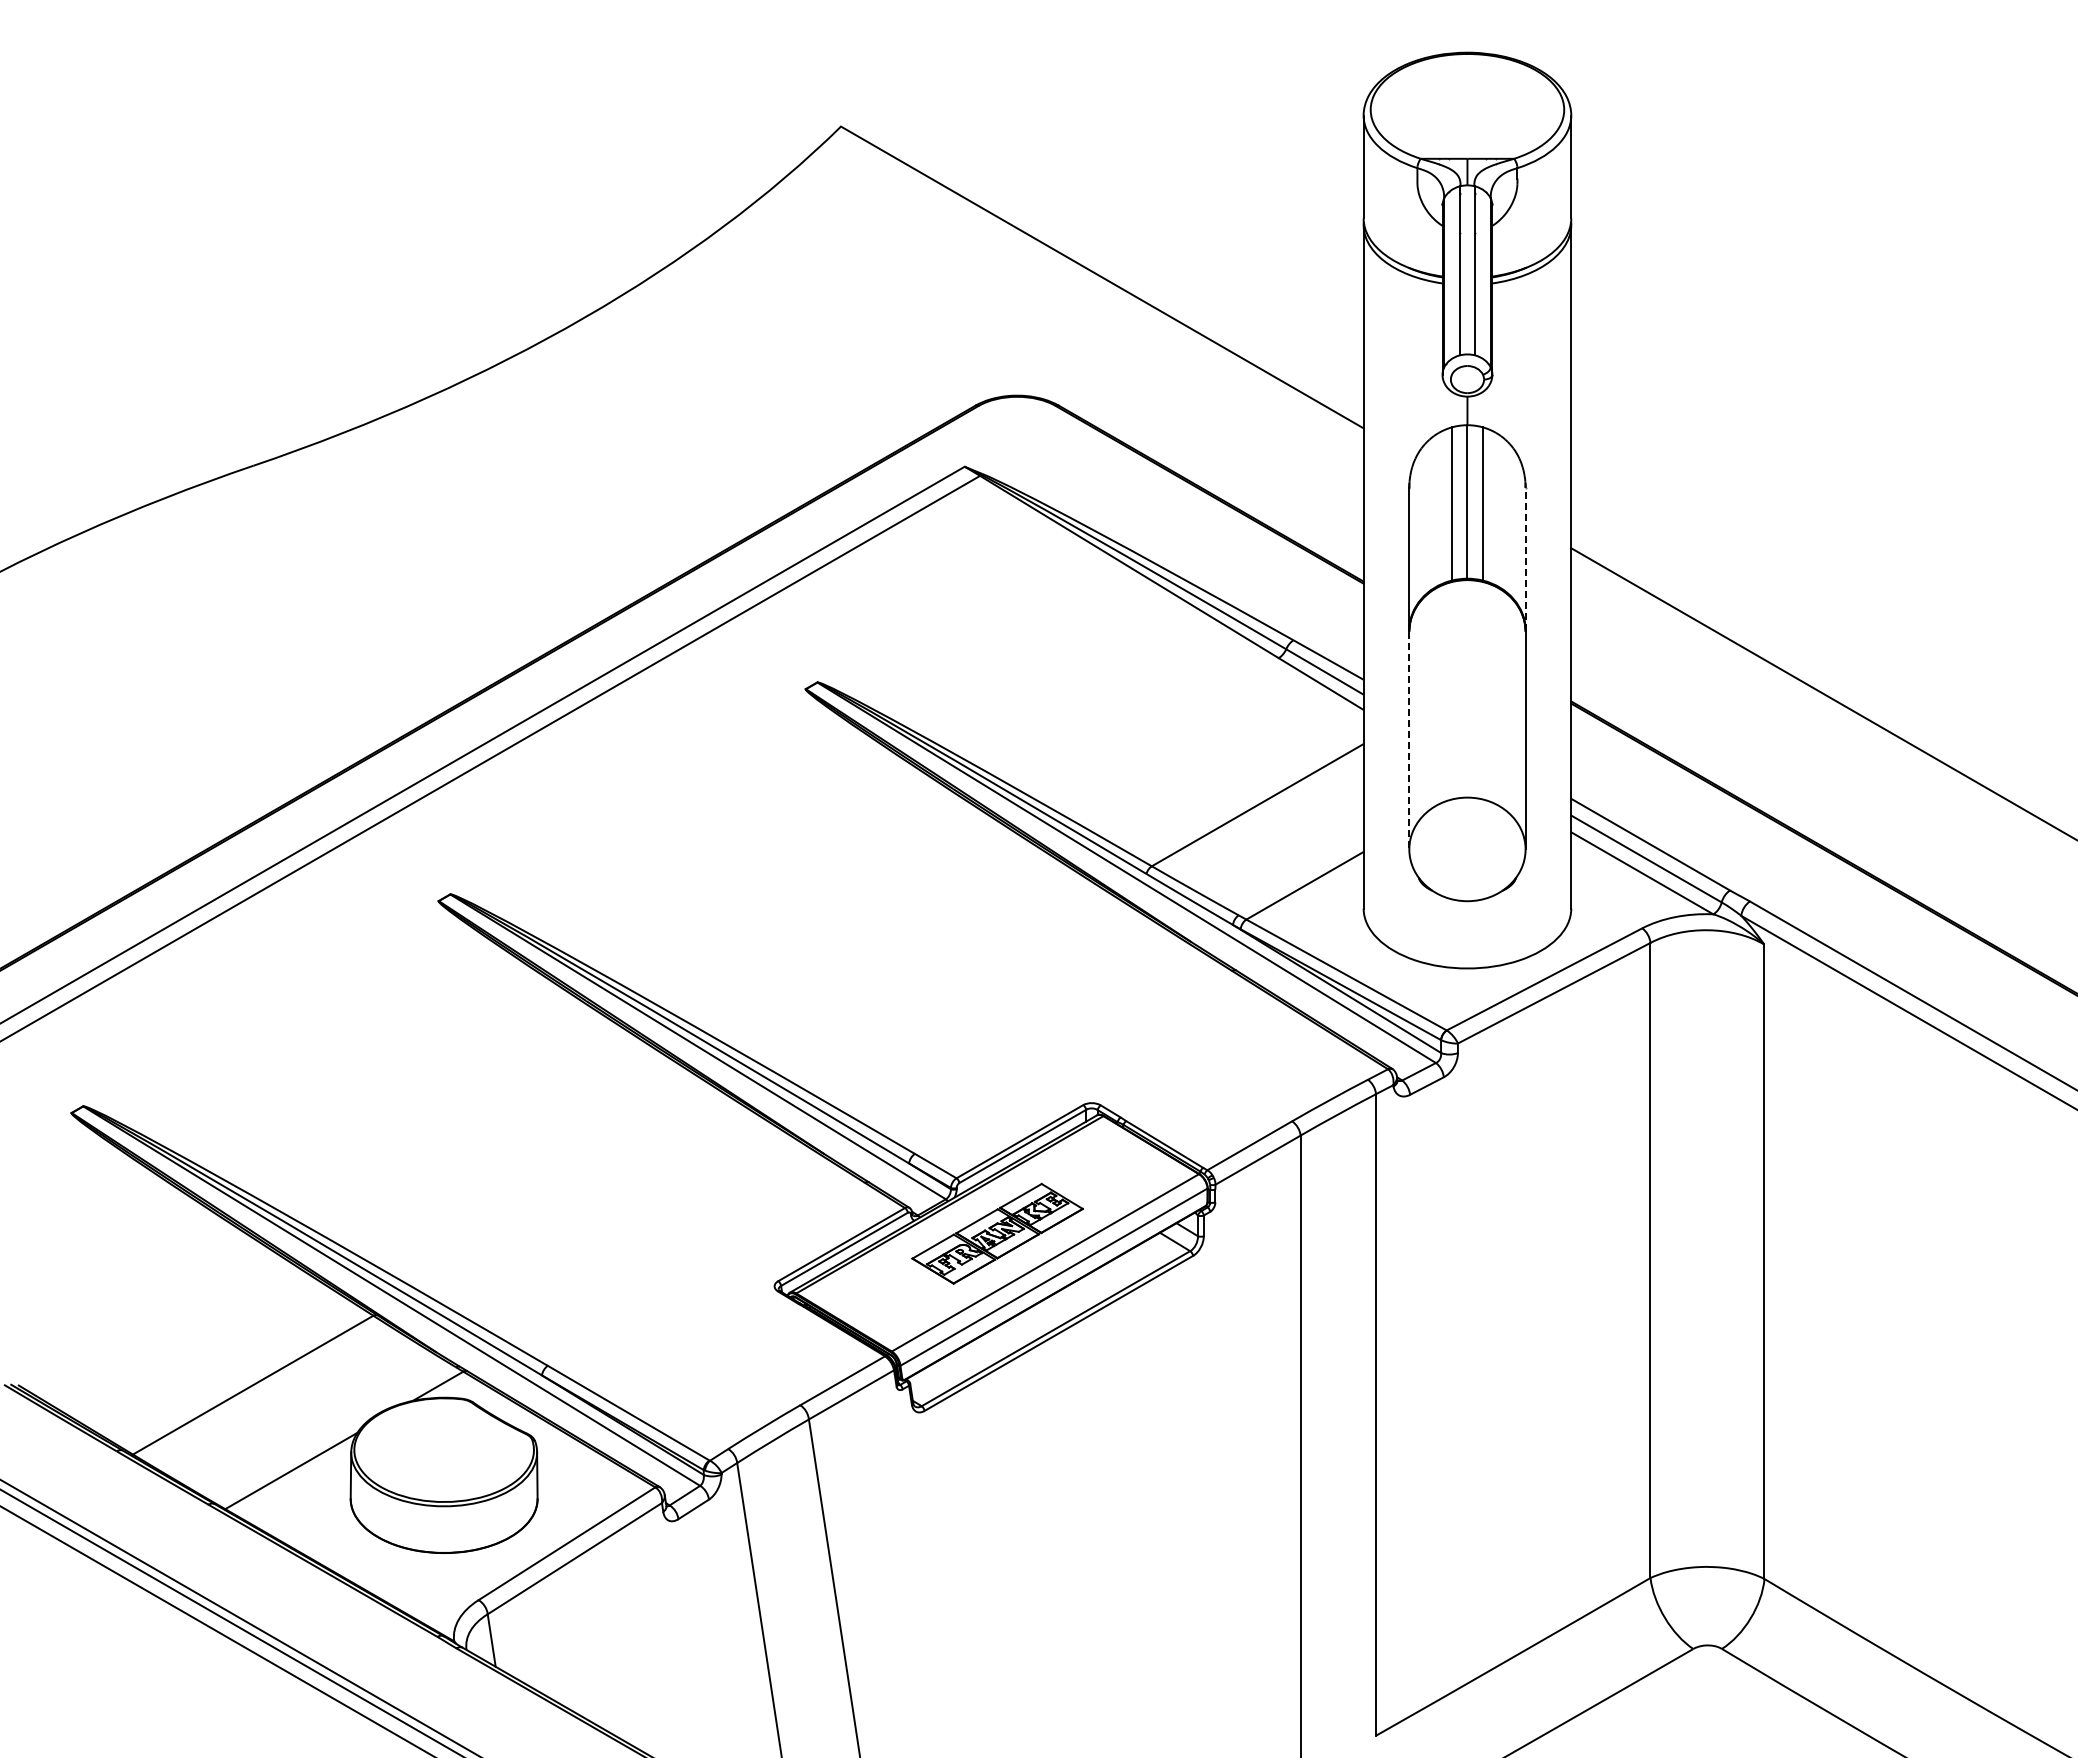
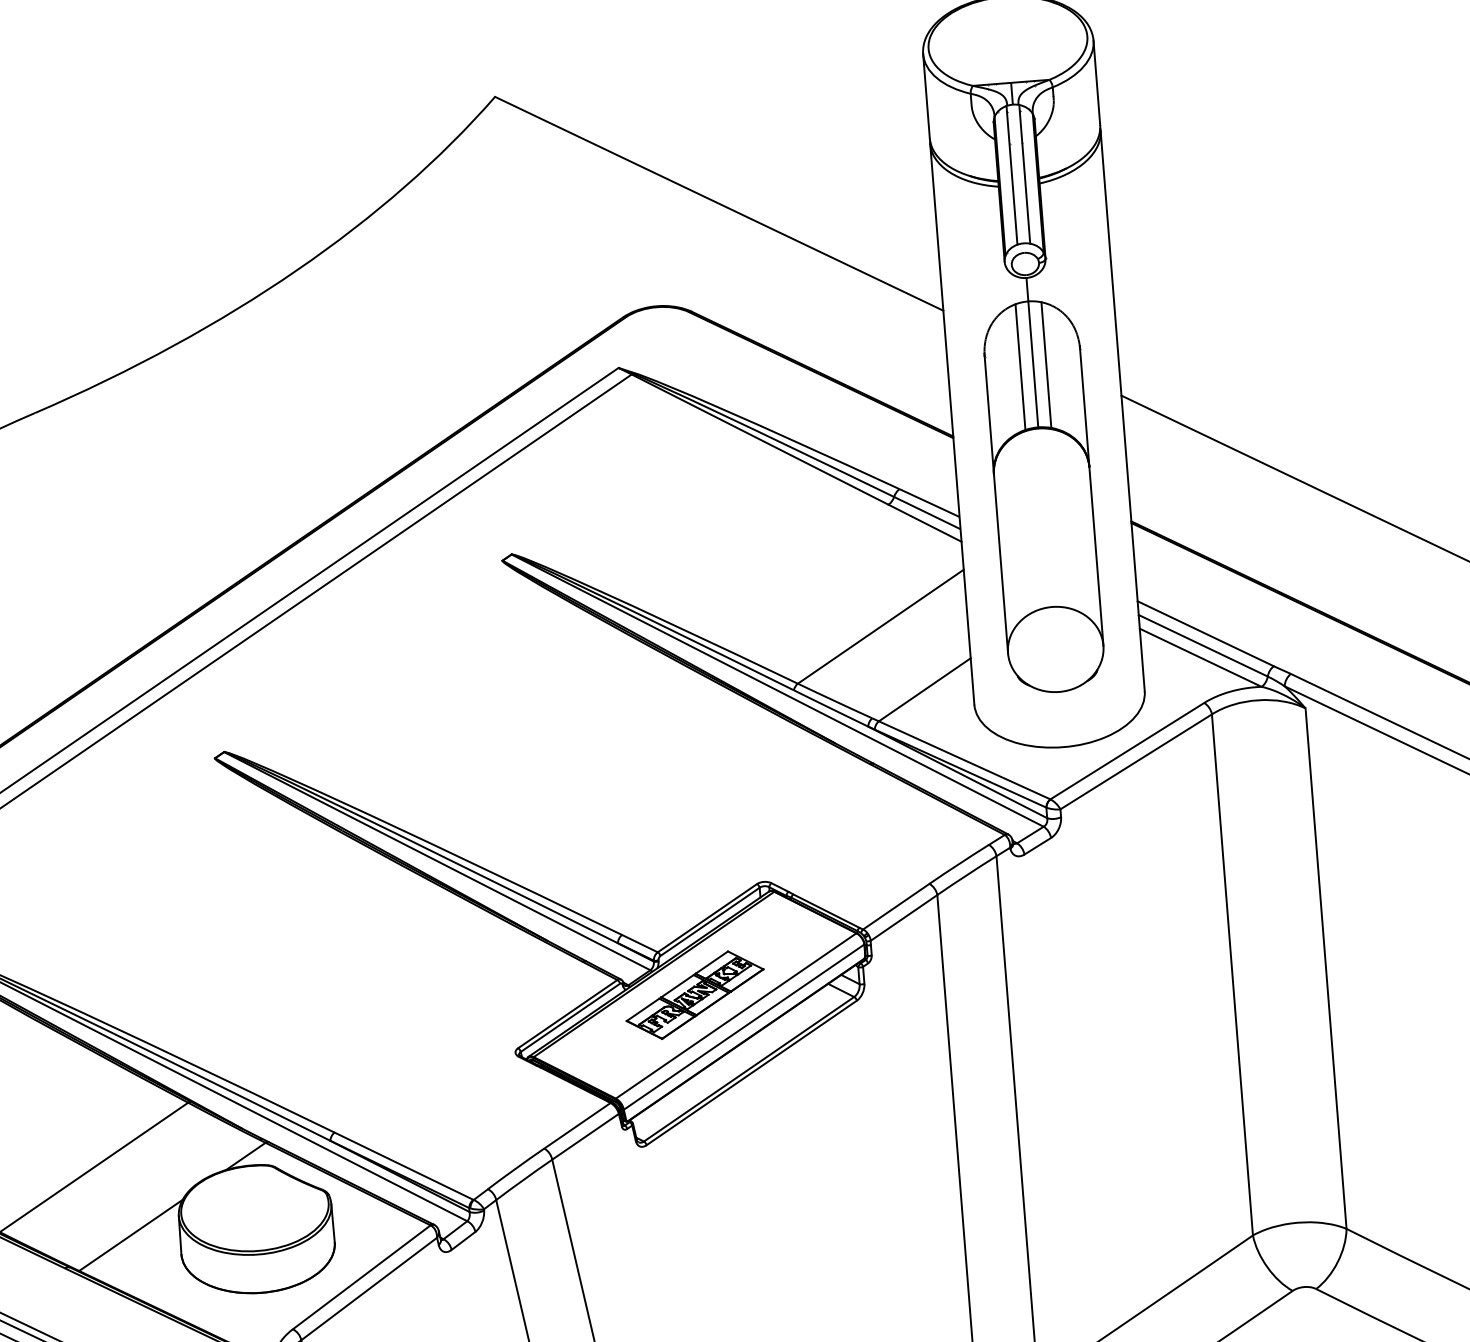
line: (1525, 558) -> (1084, 407), dashed -> solid
line: (1409, 740) -> (1001, 563), dashed -> solid

